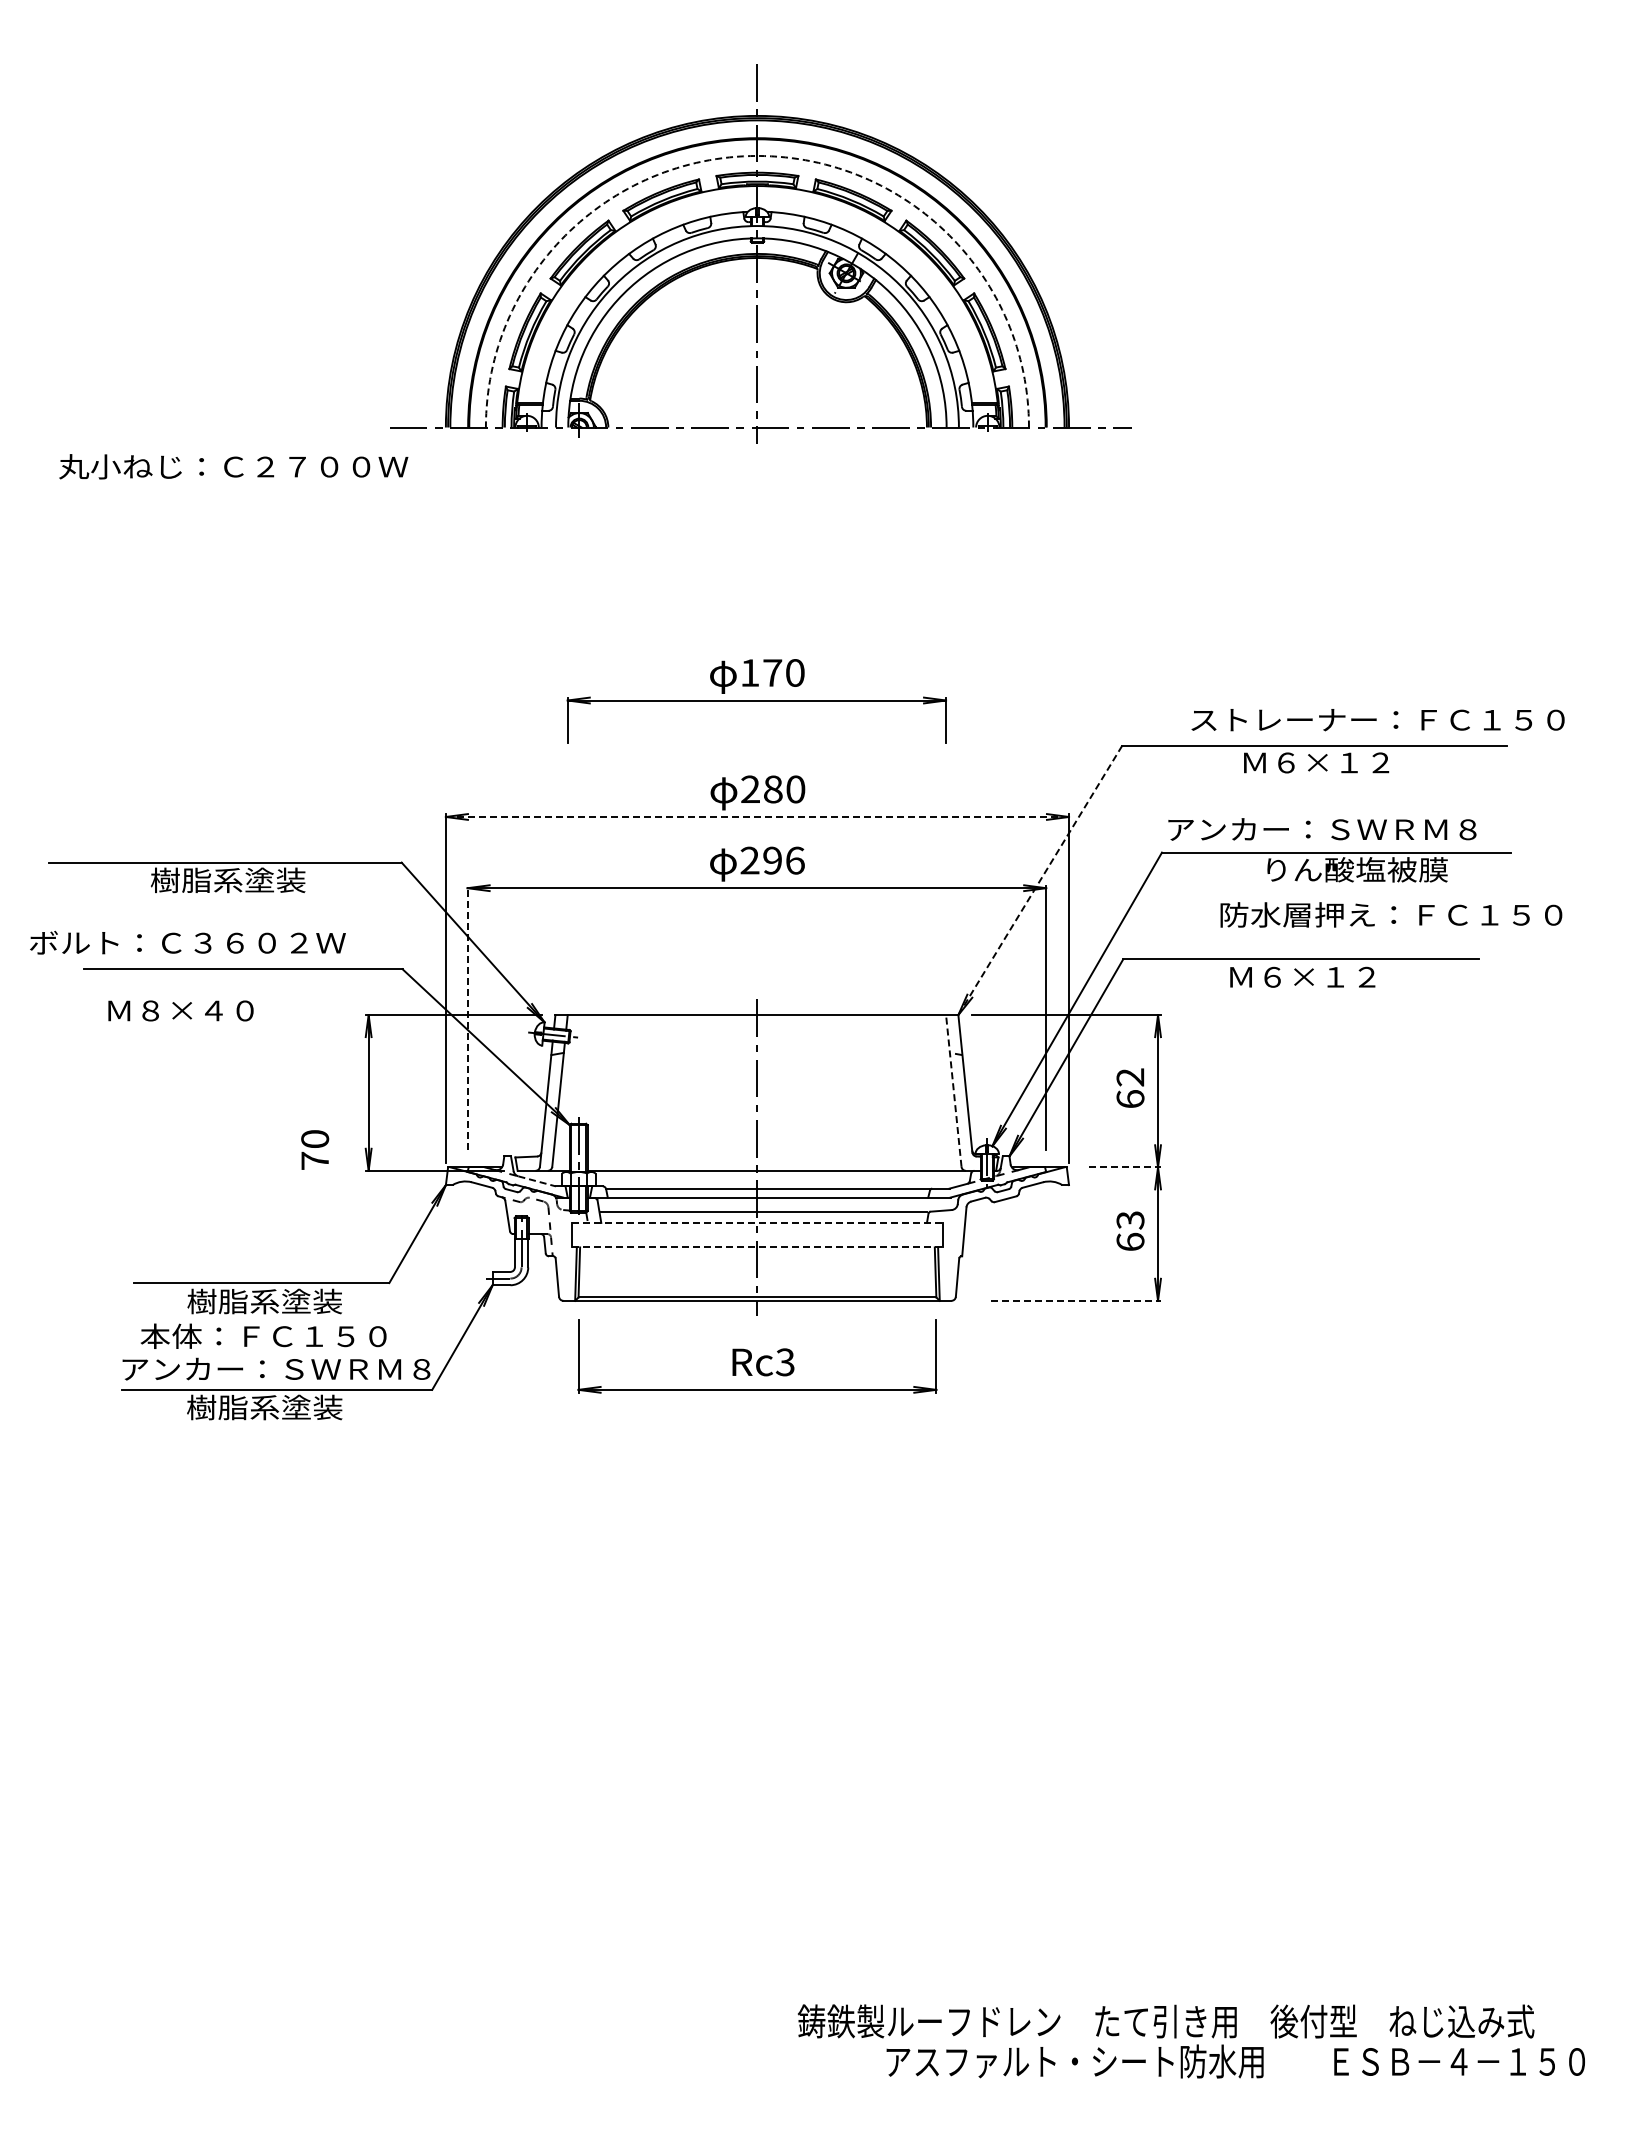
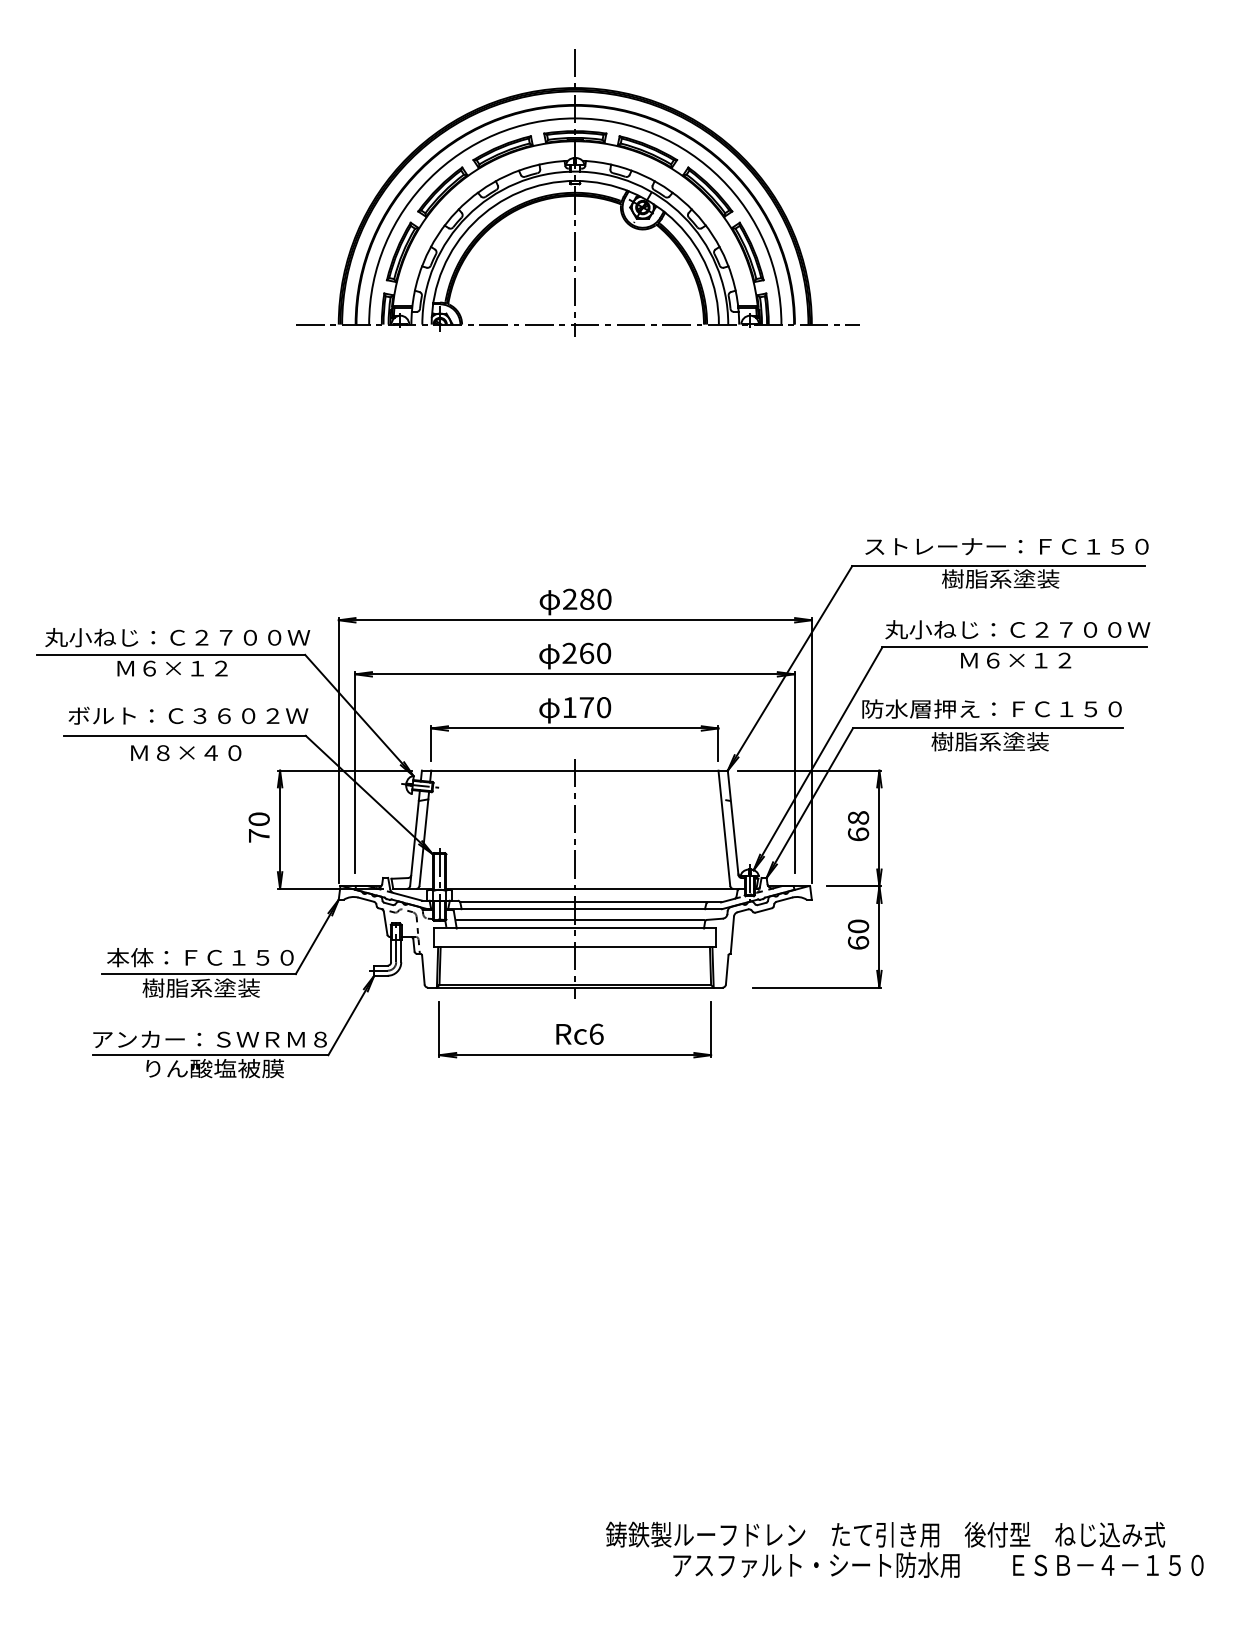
arc: (757, 155) -> (575, 118), dashed -> solid
text: (233, 466) -> (177, 637), moved
part: (756, 701) -> (574, 729), moved
text: (1377, 720) -> (1006, 547), moved
text: (1317, 762) -> (1000, 578), Ｍ６×１２ -> 樹脂系塗装
line: (757, 816) -> (575, 619), dashed -> solid
text: (1339, 829) -> (1017, 629), アンカー：ＳＷＲＭ８ -> 丸小ねじ：Ｃ２７００Ｗ
text: (783, 860) -> (595, 653), 296 -> 260
text: (1356, 869) -> (1030, 660), りん酸塩被膜 -> Ｍ６×１２
text: (227, 880) -> (172, 668), 樹脂系塗装 -> Ｍ６×１２
line: (1040, 880) -> (790, 668), dashed -> solid
text: (1391, 914) -> (992, 708), moved
text: (187, 942) -> (188, 715), moved
text: (1303, 976) -> (989, 741), Ｍ６×１２ -> 樹脂系塗装
text: (180, 1010) -> (185, 752), moved
line: (467, 1017) -> (355, 772), dashed -> solid
text: (1130, 1077) -> (858, 818), 62 -> 68
line: (953, 1090) -> (724, 827), dashed -> solid
text: (315, 1149) -> (259, 827), moved
line: (1124, 1167) -> (853, 886), dashed -> solid
line: (537, 1181) -> (408, 897), dashed -> solid
text: (1130, 1220) -> (858, 926), 63 -> 60
line: (757, 1222) -> (575, 928), dashed -> solid
line: (757, 1247) -> (575, 947), dashed -> solid
line: (1075, 1300) -> (816, 987), dashed -> solid
text: (263, 1335) -> (200, 956), moved
text: (784, 1362) -> (595, 1034), Rc3 -> Rc6
text: (280, 1407) -> (213, 1068), 樹脂系塗装 -> りん酸塩被膜

